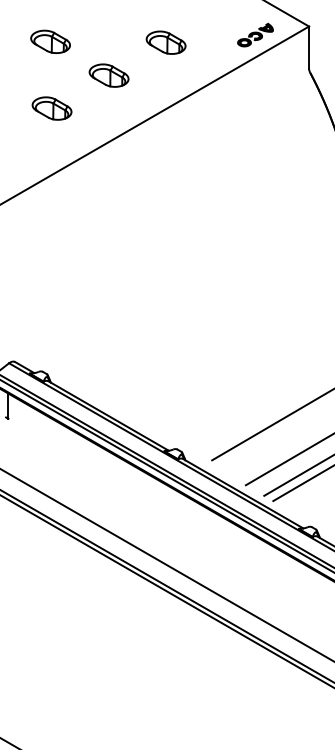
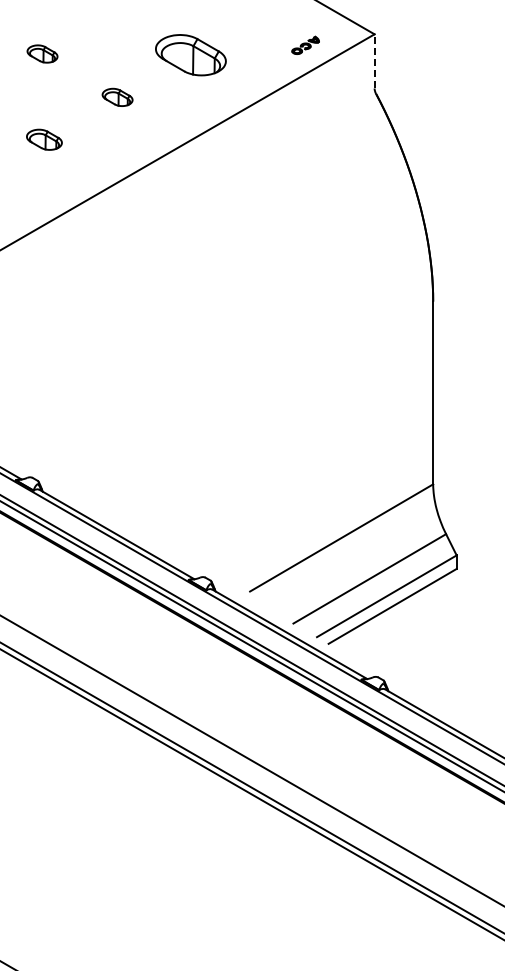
part: (255, 35) -> (305, 45), size x0.6
part: (50, 41) -> (42, 53), size x0.6
part: (165, 42) -> (190, 54), size x1.4
line: (309, 46) -> (374, 60), solid -> dashed
part: (108, 75) -> (117, 97), size x0.6
part: (52, 108) -> (44, 139), size x0.7

